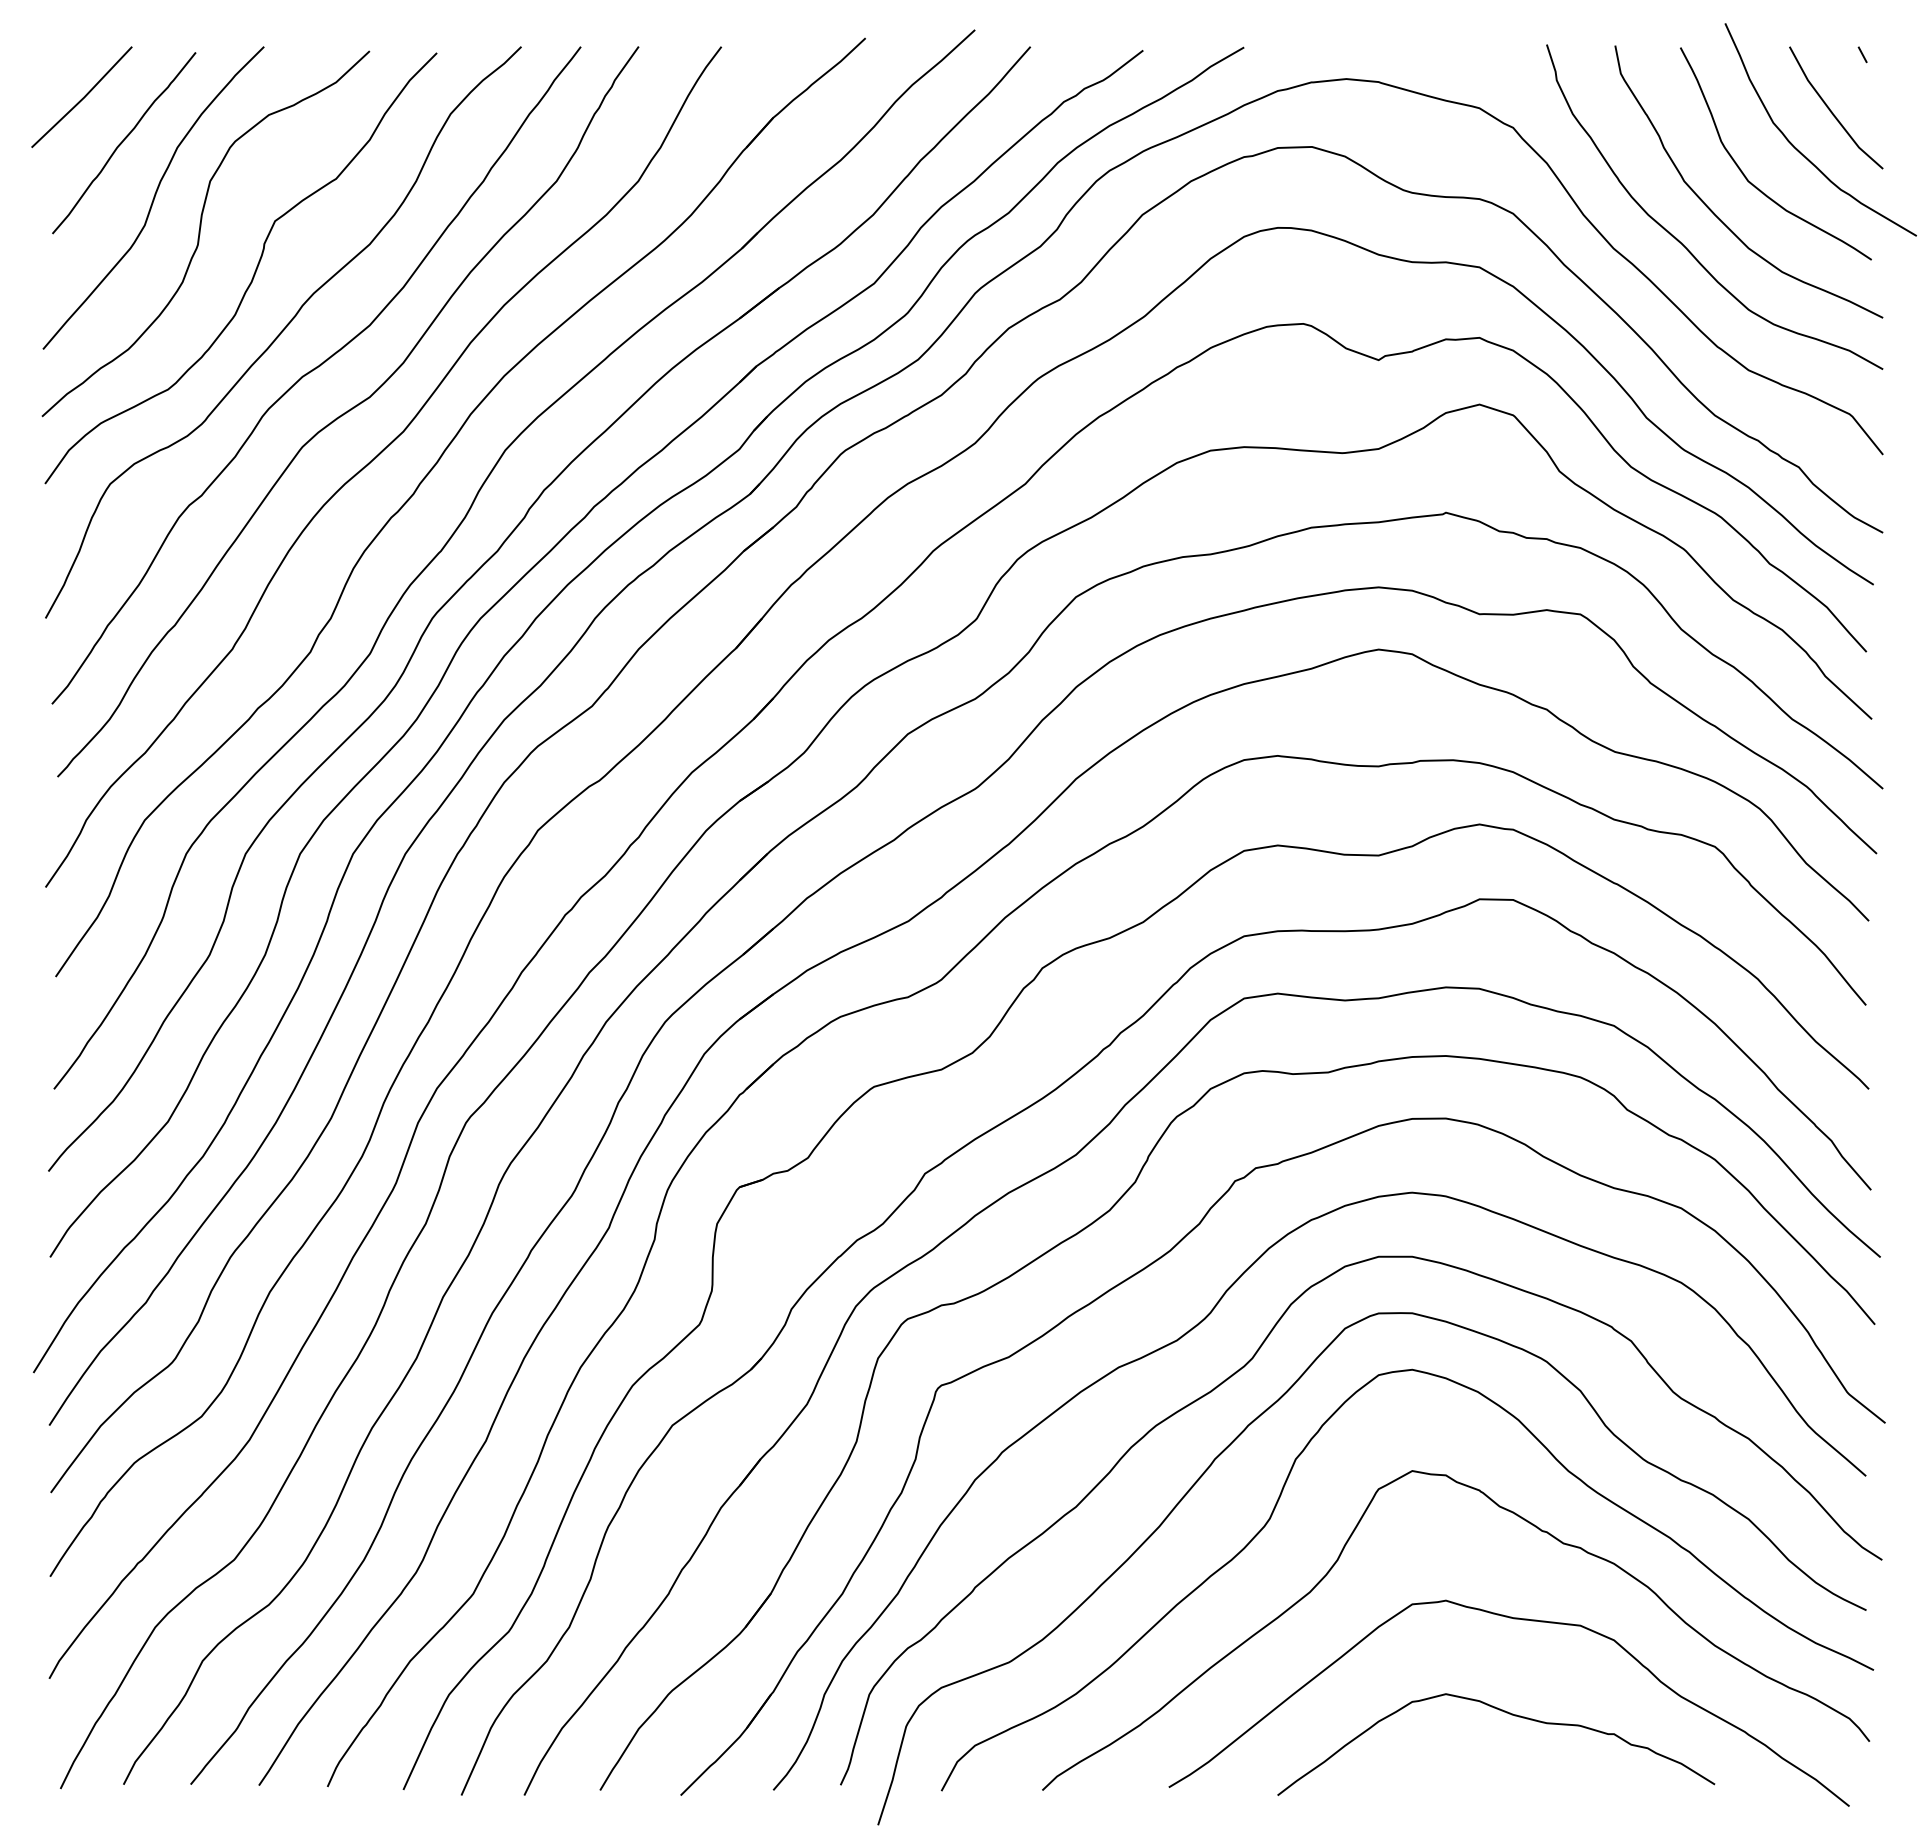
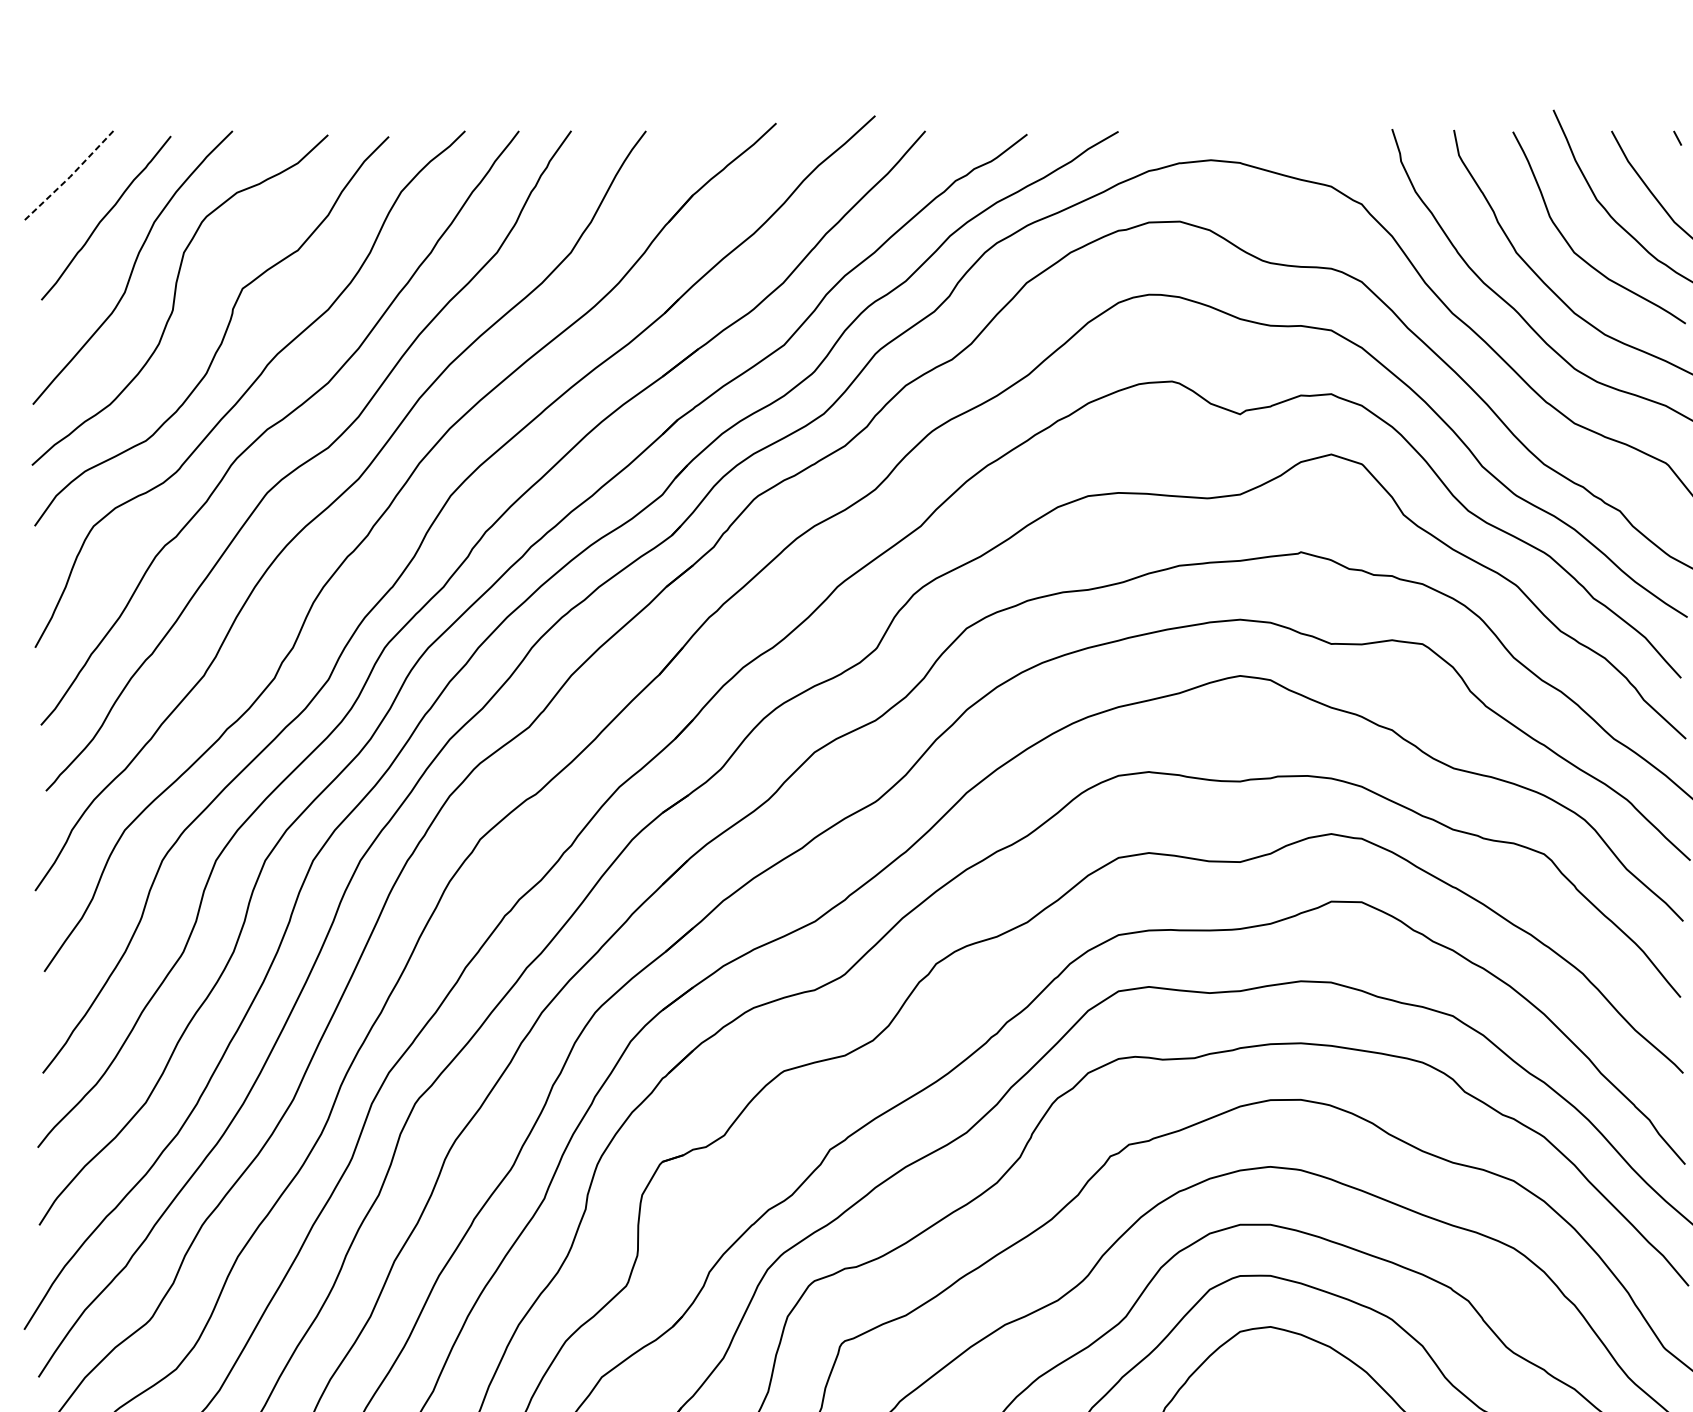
line: (83, 98) -> (69, 177), solid -> dashed

